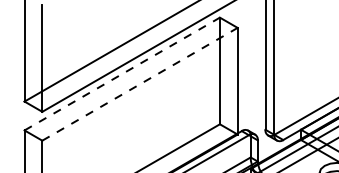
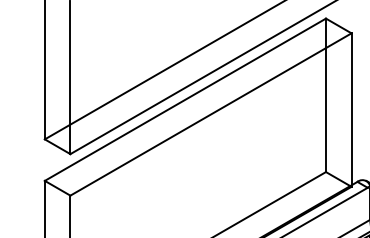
line: (122, 74) -> (185, 100), dashed -> solid
line: (140, 84) -> (211, 114), dashed -> solid

